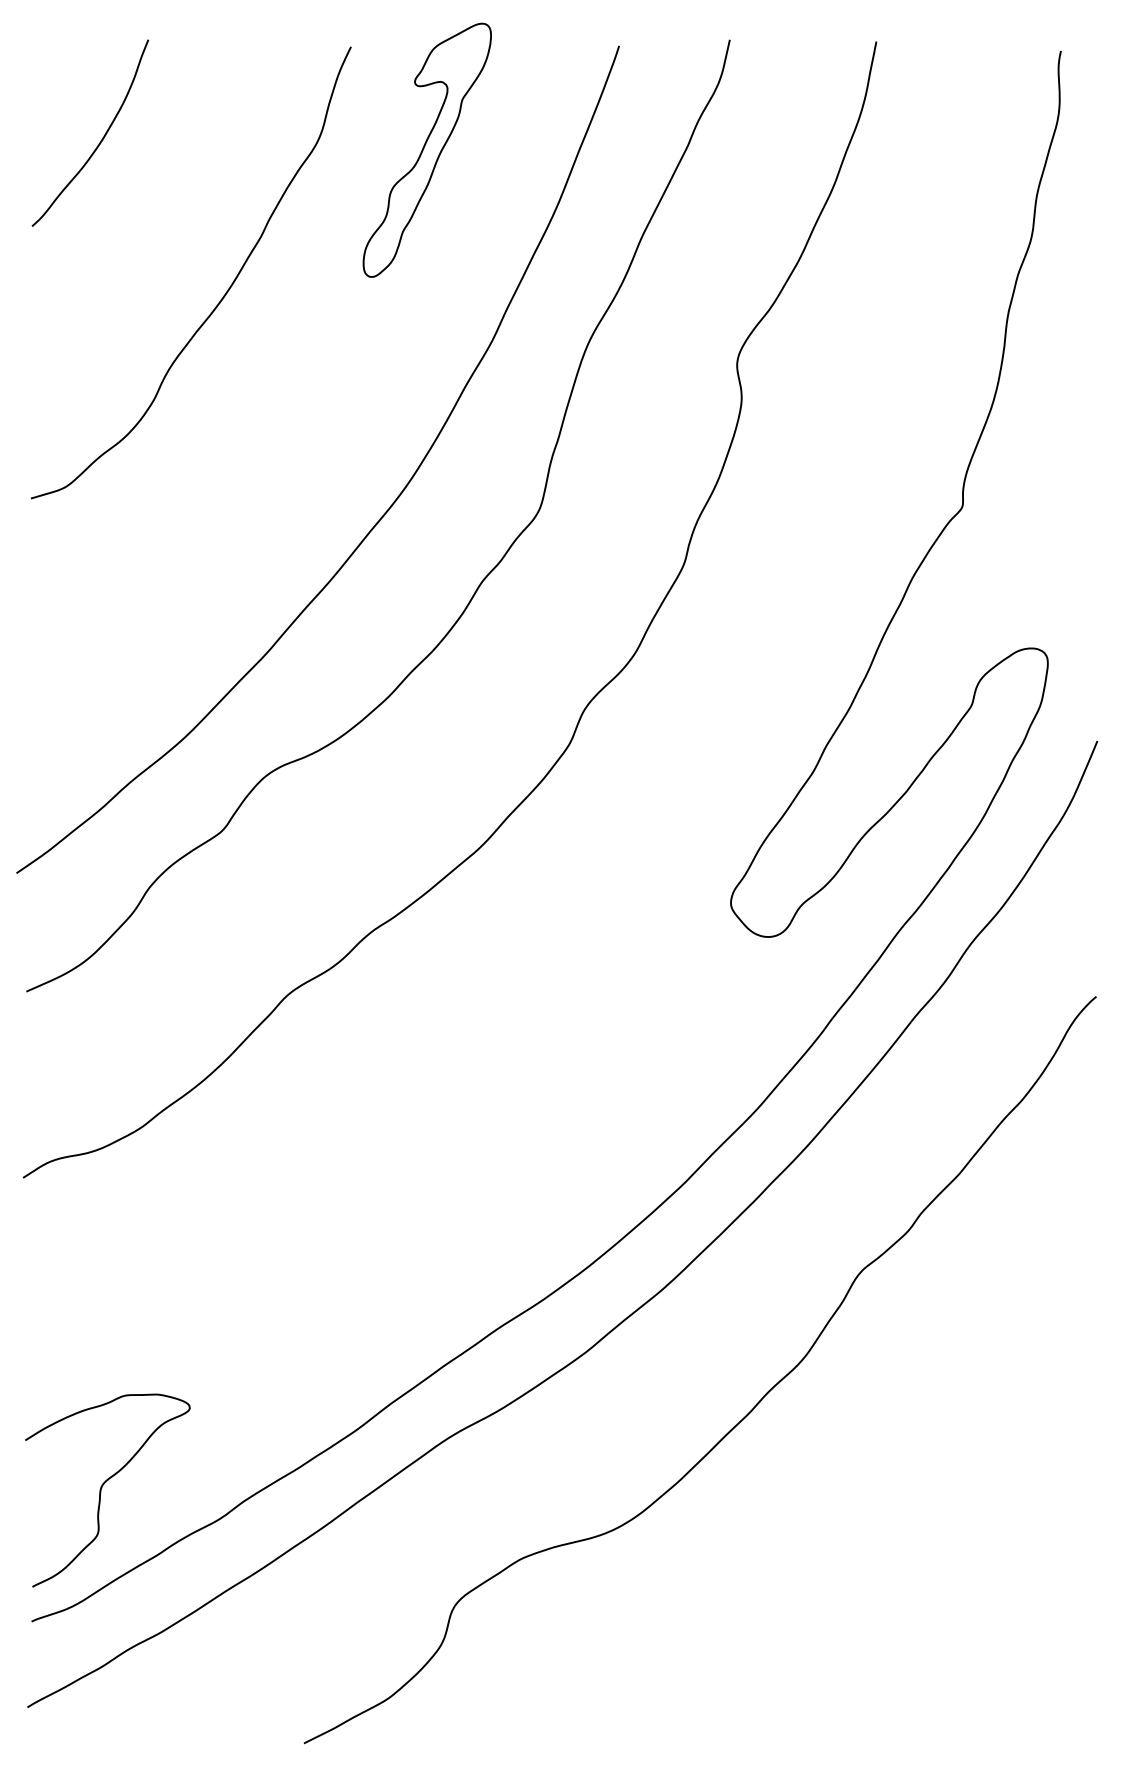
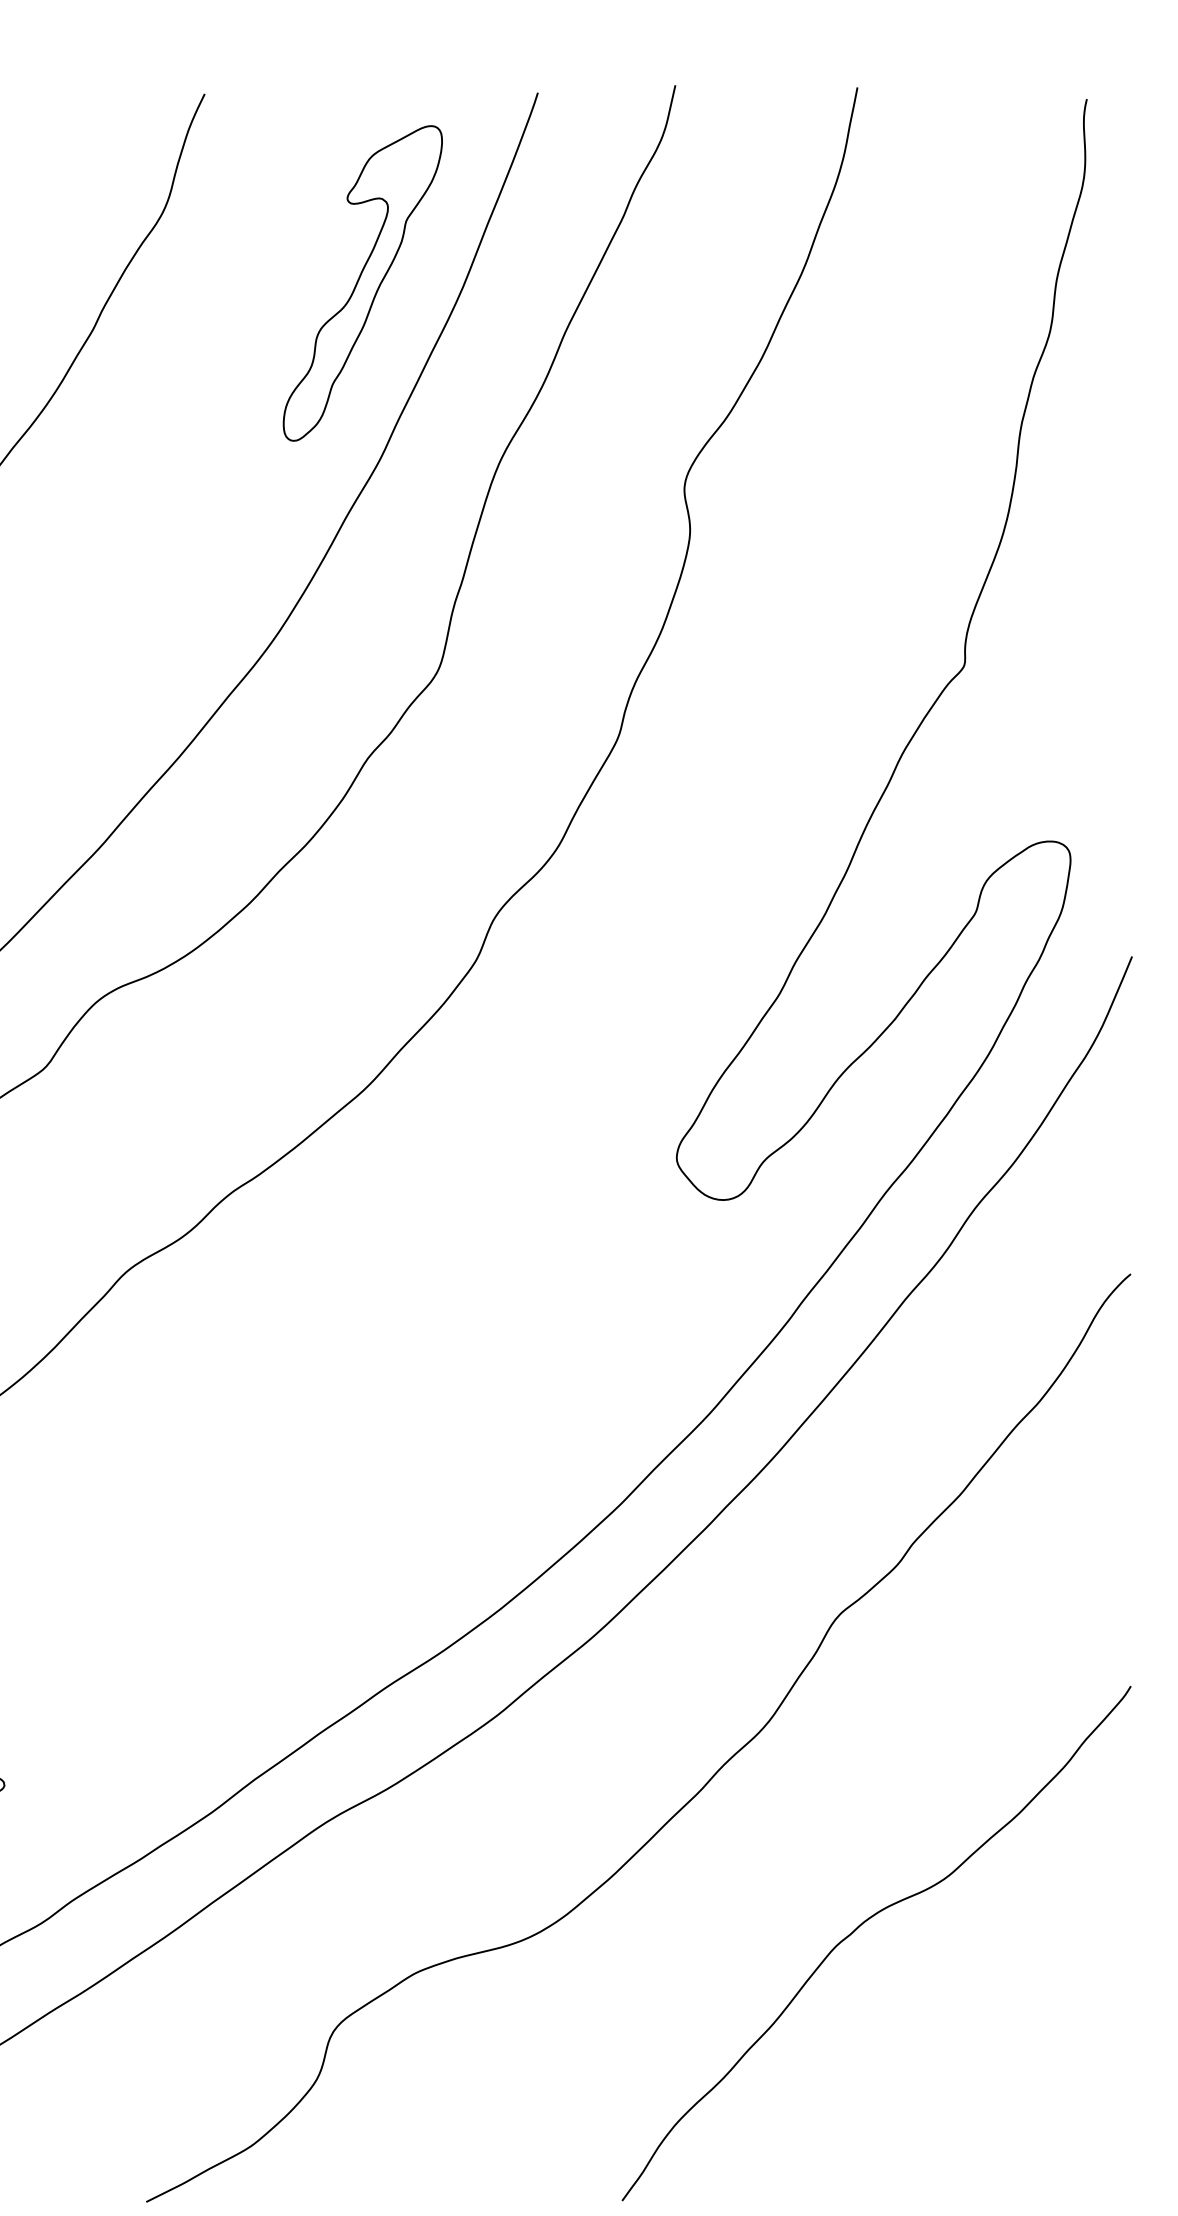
part: (426, 149) -> (361, 282), moved
curve: (878, 1522) -> (860, 1927), added

